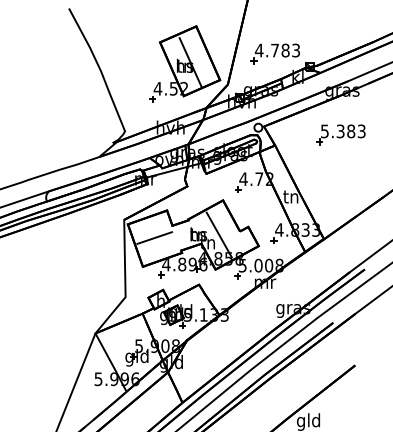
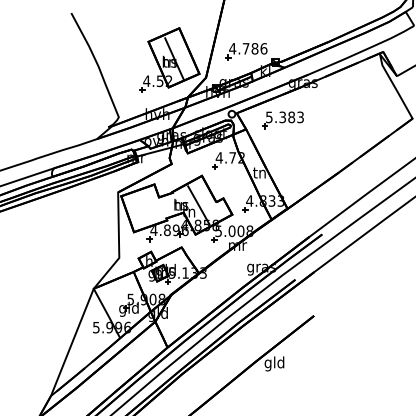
text: (295, 50) -> (263, 48), 4.783 -> 4.786
part: (340, 135) -> (282, 120), moved
line: (154, 237) -> (143, 207), removed

